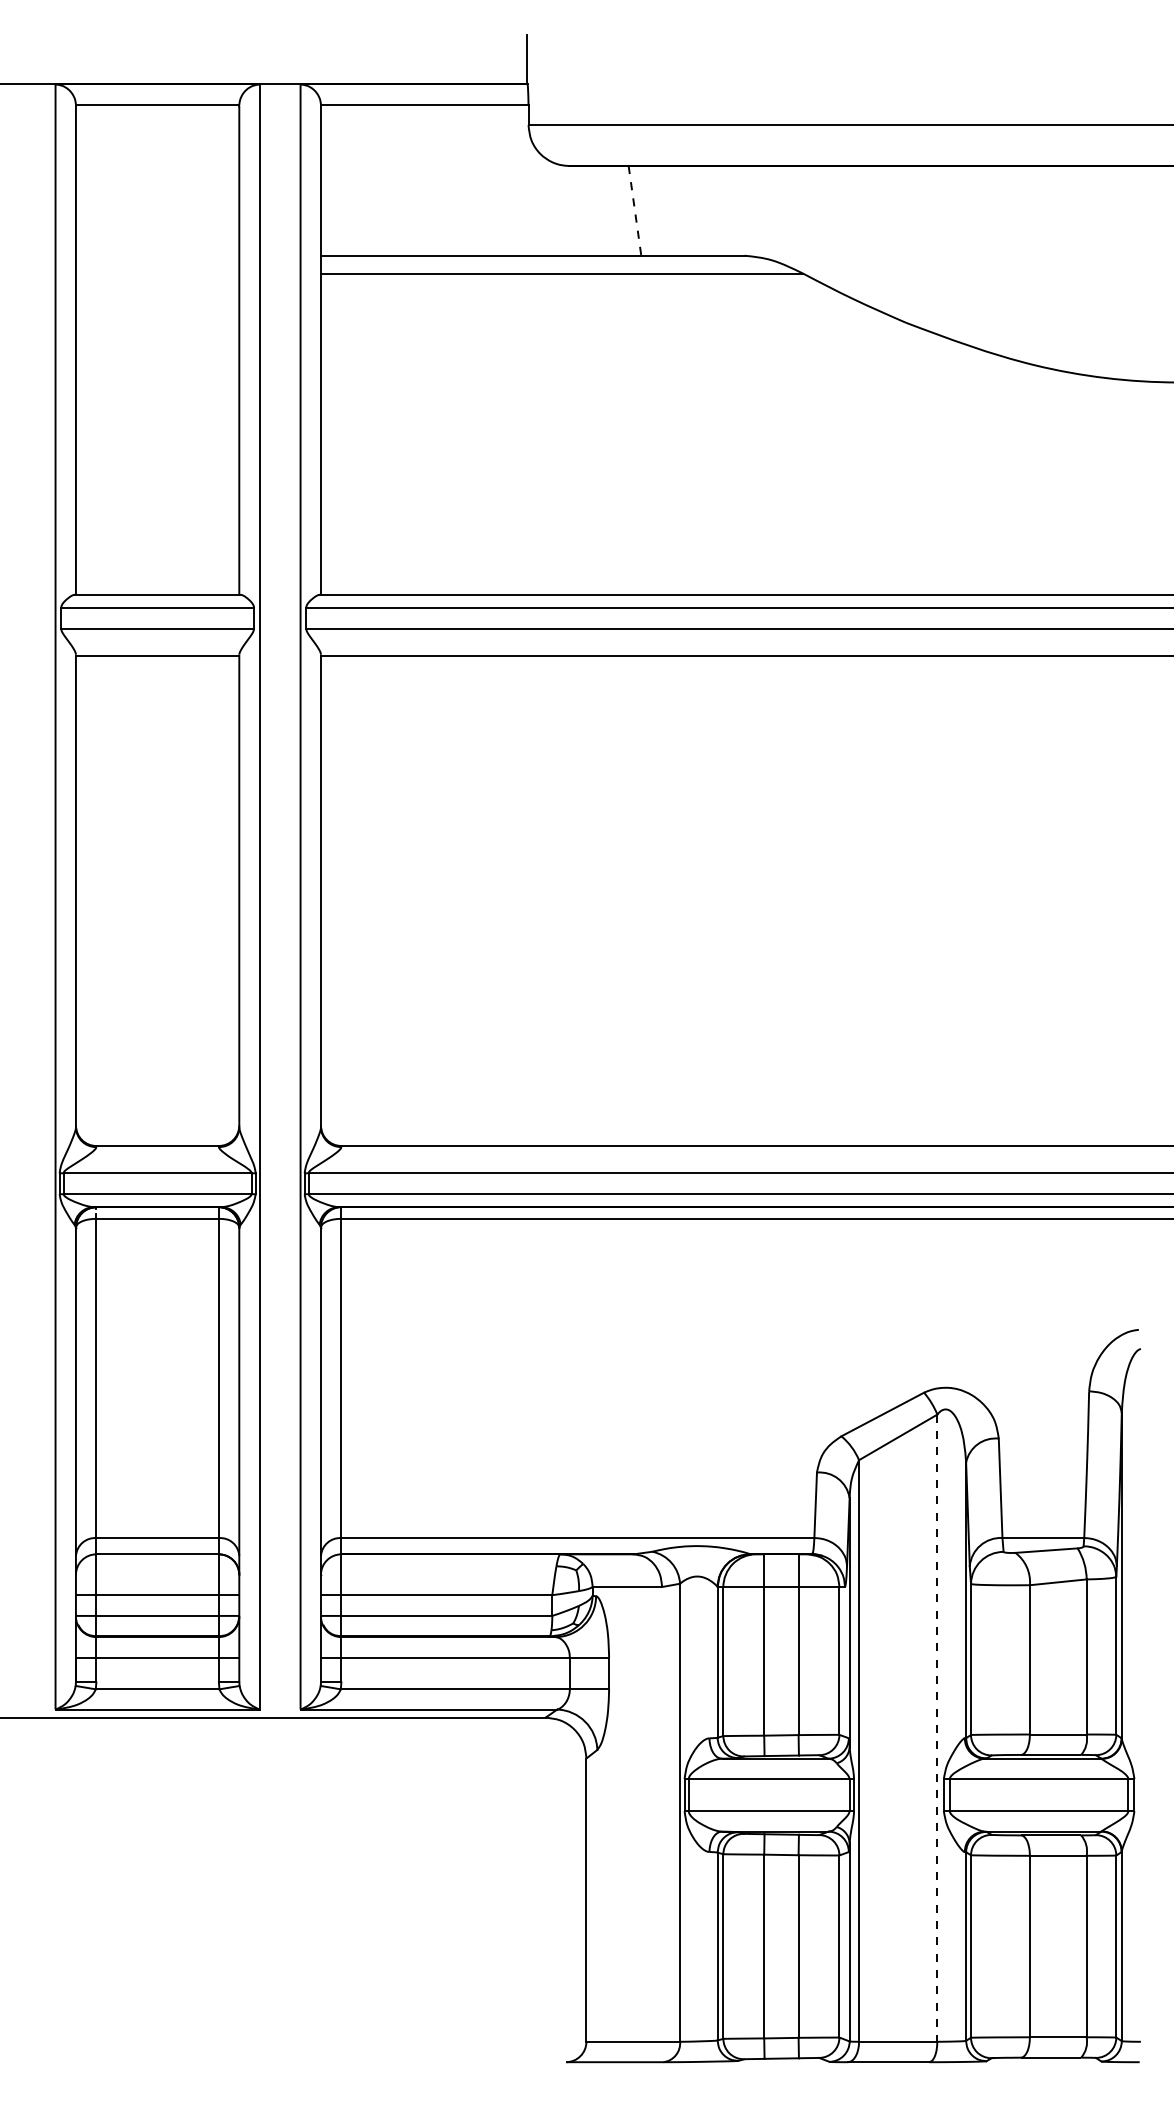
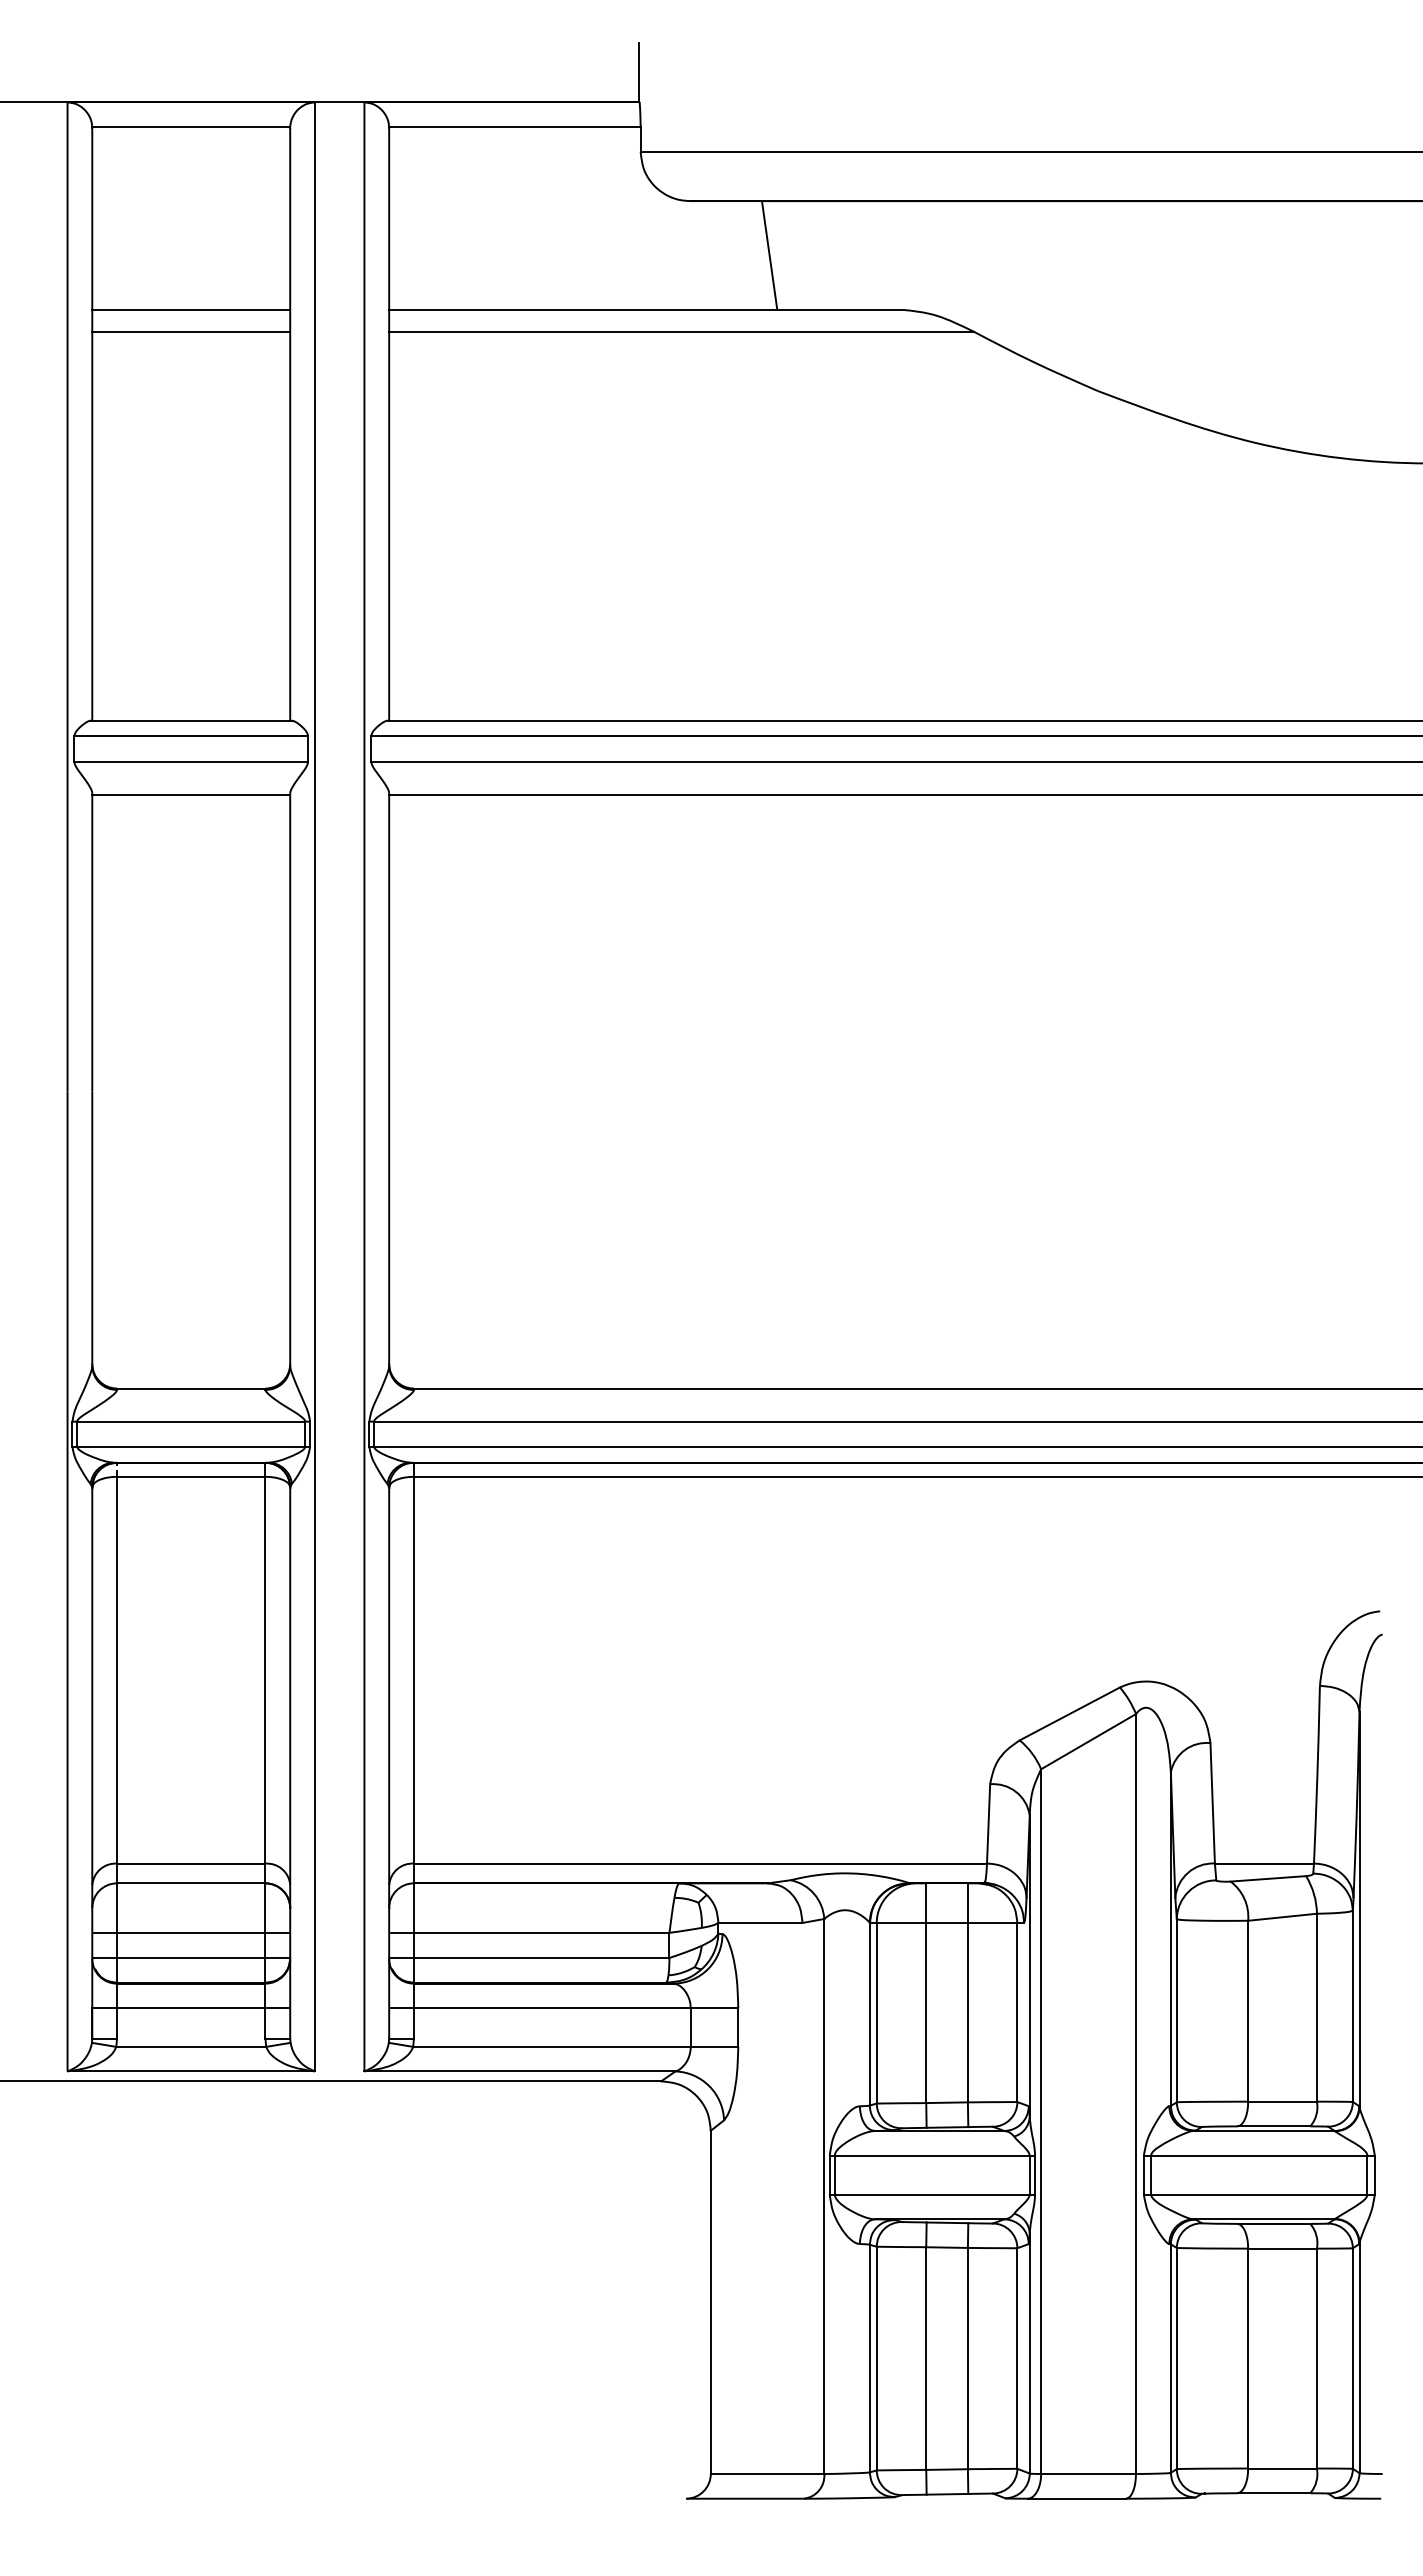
line: (634, 210) -> (769, 255), dashed -> solid
line: (157, 255) -> (191, 309), added
line: (157, 273) -> (191, 331), added
line: (937, 1728) -> (1136, 2094), dashed -> solid

